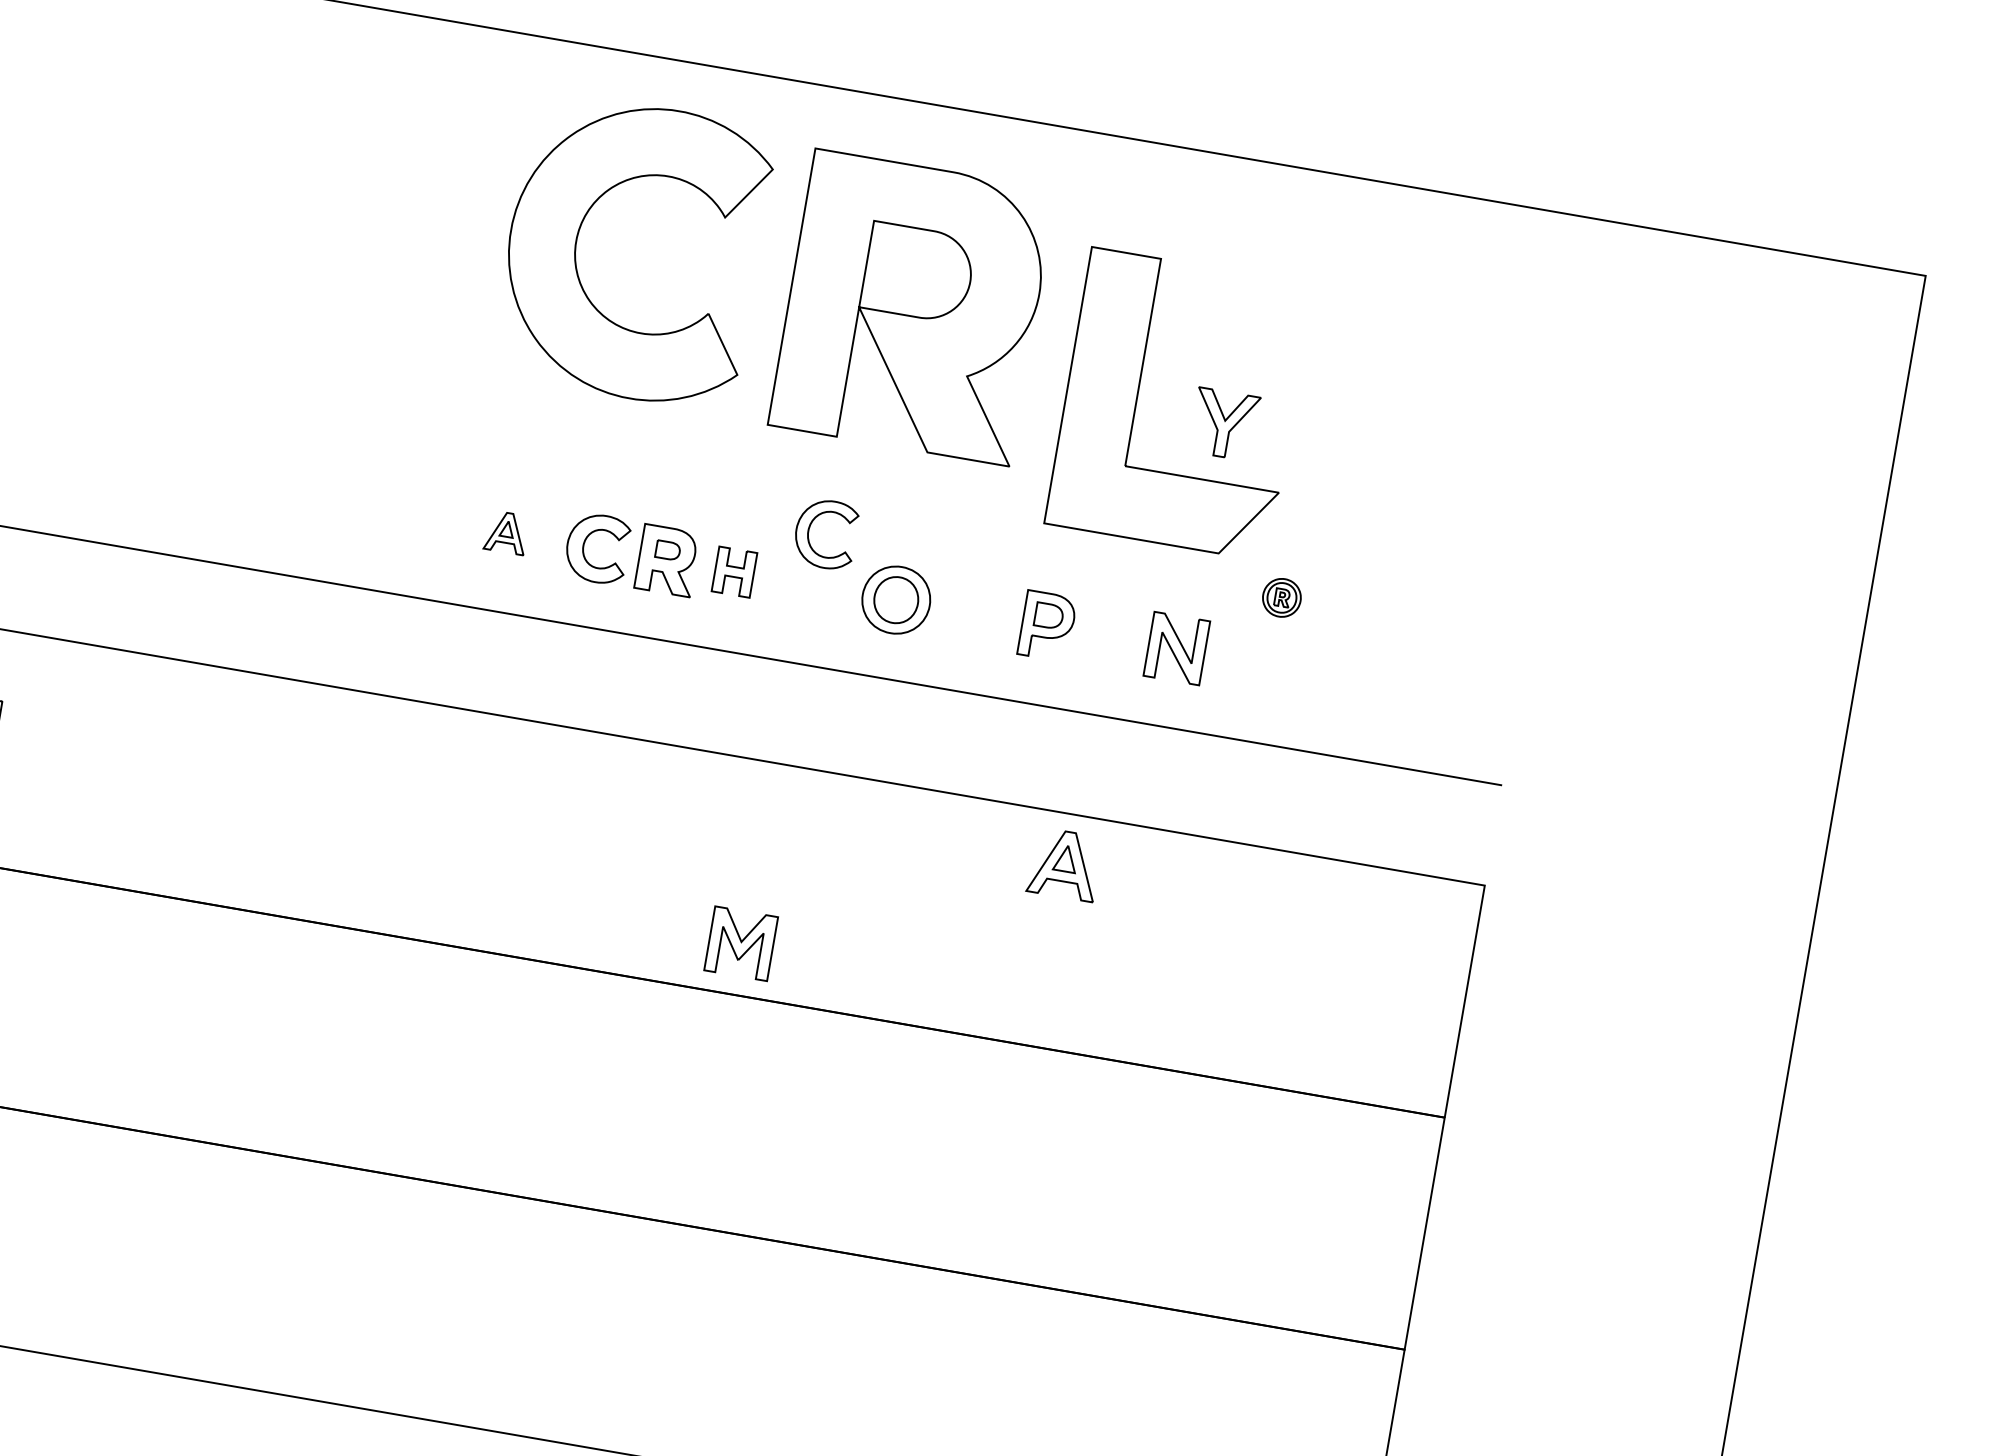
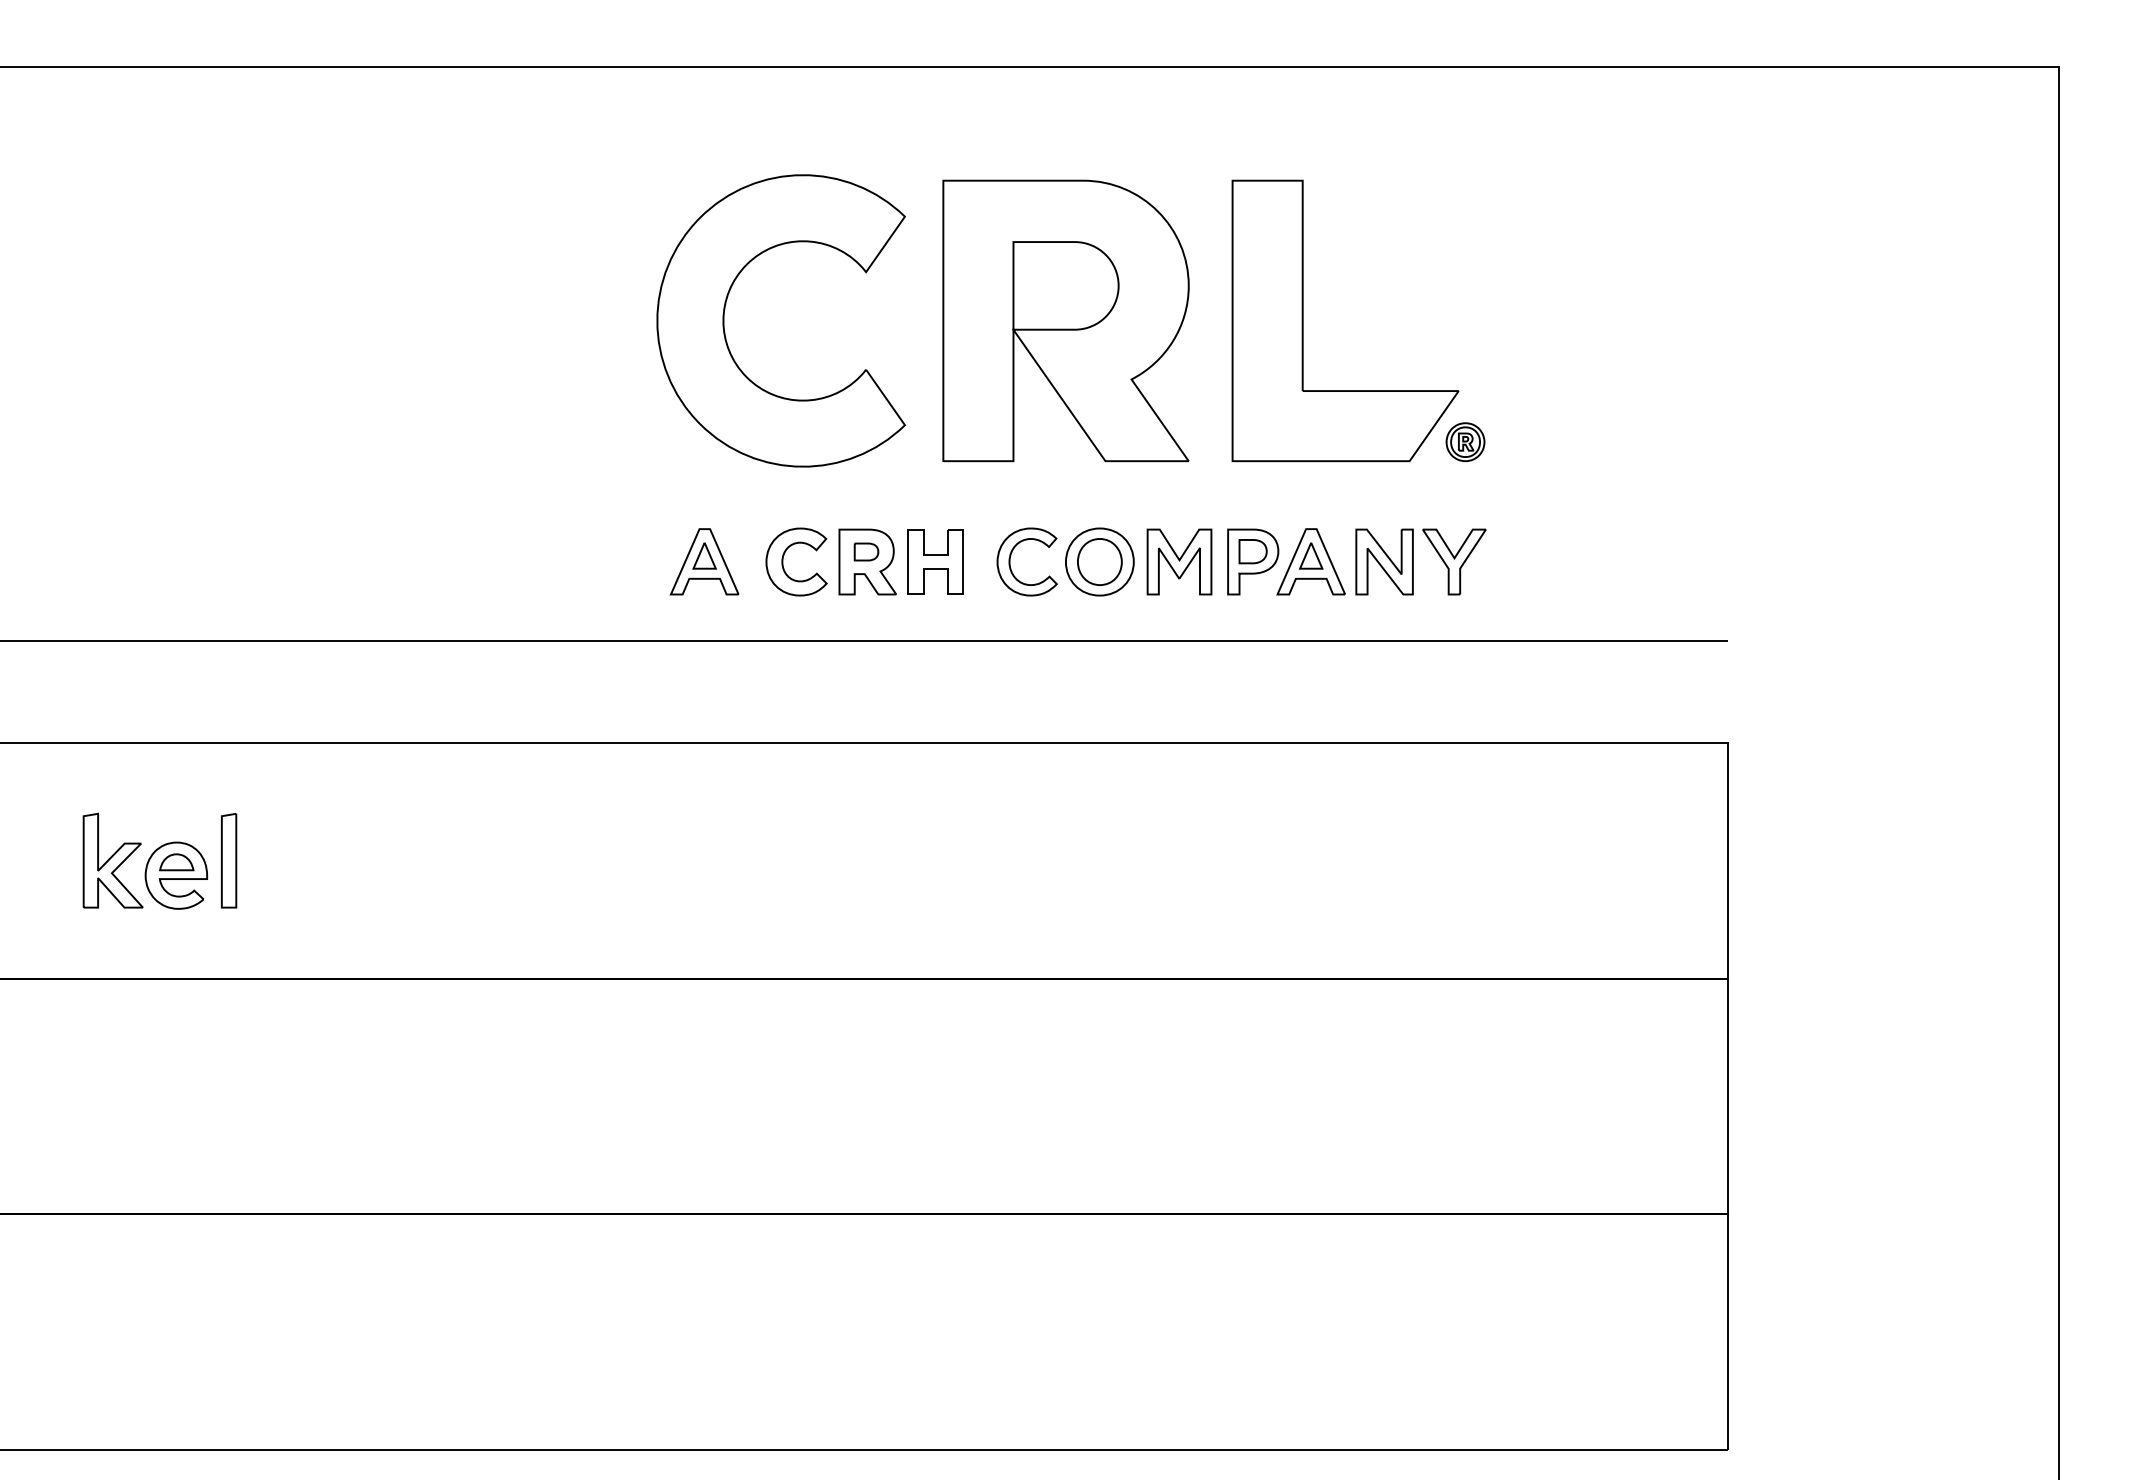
part: (577, 241) -> (724, 320), moved
part: (912, 306) -> (1065, 320), moved
part: (1224, 423) -> (1454, 561), moved
part: (809, 530) -> (1010, 561), moved
part: (506, 532) -> (704, 561), size x1.67
part: (734, 571) -> (935, 561), size x1.43
part: (1281, 598) -> (1465, 442), moved
part: (1064, 864) -> (1310, 561), moved
part: (741, 943) -> (1179, 561), moved

